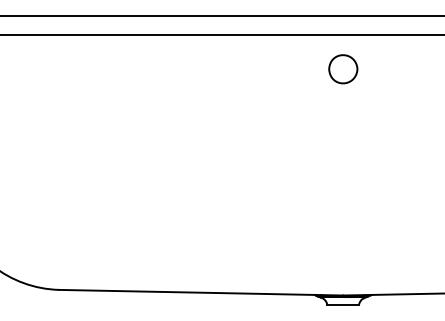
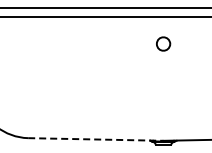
part: (343, 68) -> (163, 43), moved
line: (200, 292) -> (95, 139), solid -> dashed

